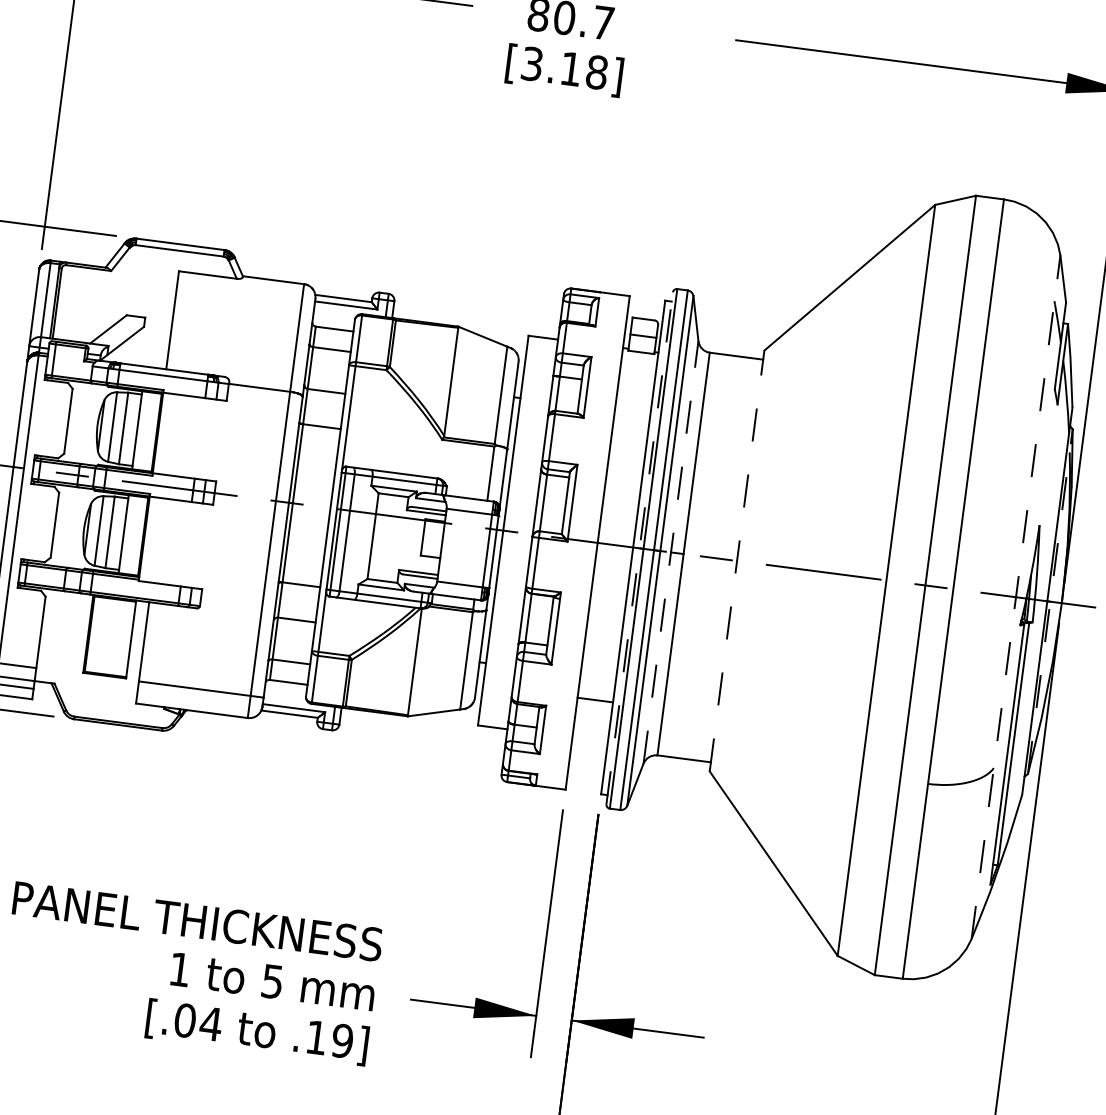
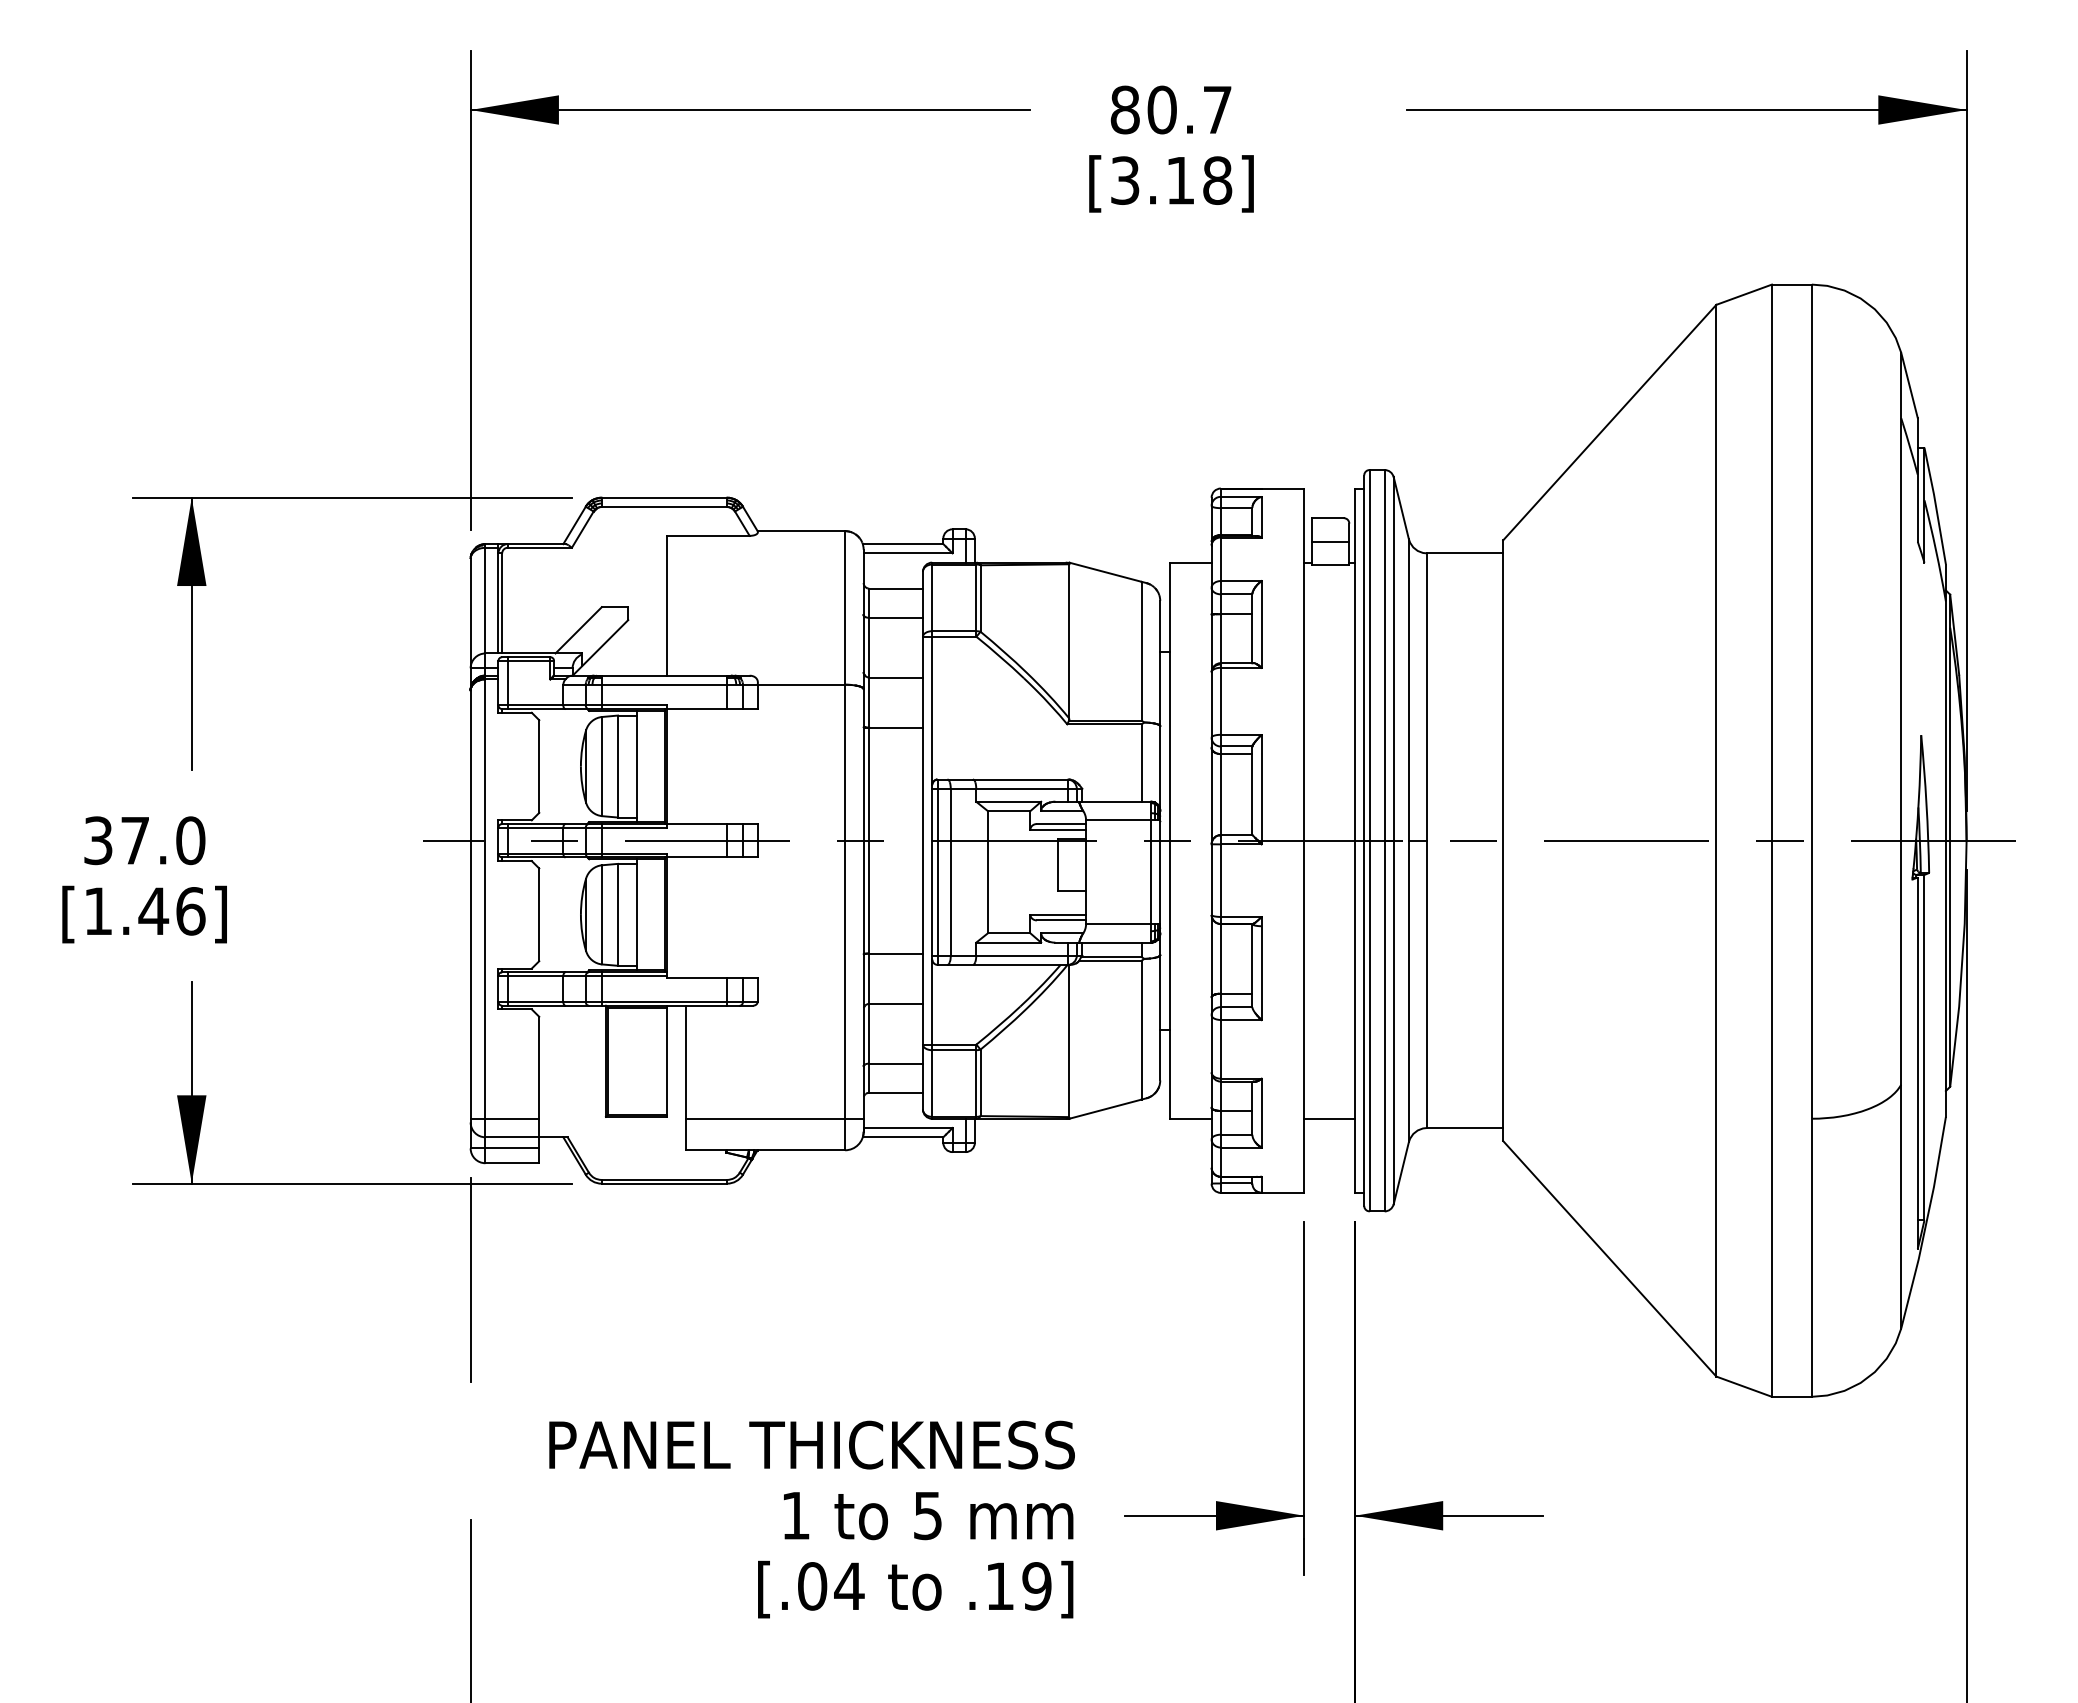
line: (639, 548) -> (1364, 840), dashed -> solid
line: (670, 552) -> (1408, 840), dashed -> solid
line: (737, 560) -> (1503, 840), dashed -> solid
line: (1016, 597) -> (1901, 840), dashed -> solid
line: (1050, 601) -> (1950, 840), dashed -> solid
line: (595, 699) -> (1329, 1118), moved

